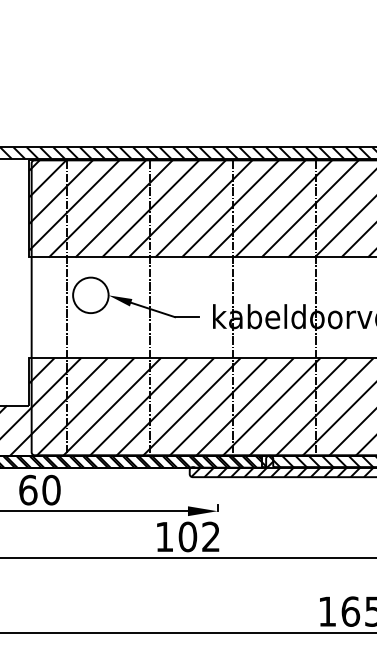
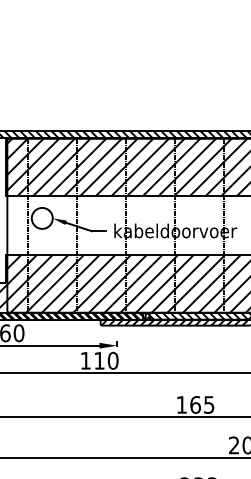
text: (199, 536) -> (106, 360), 102 -> 110

